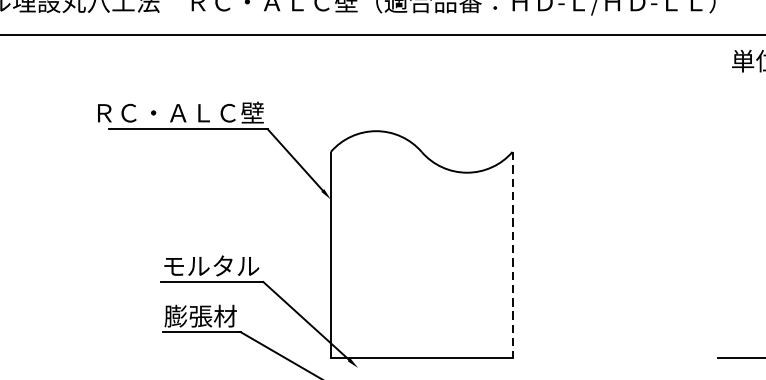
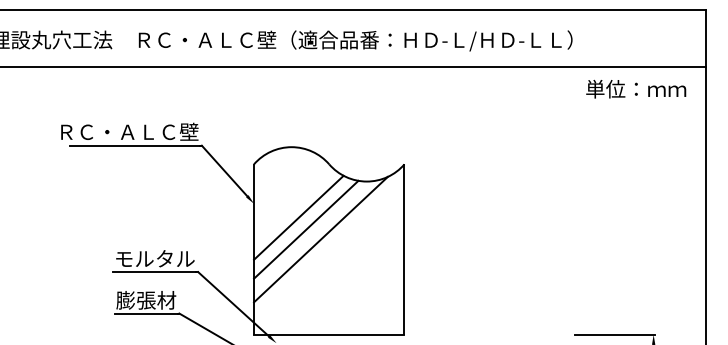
line: (384, 216) -> (298, 217), added
line: (394, 230) -> (306, 229), added
line: (411, 242) -> (320, 239), added
line: (512, 255) -> (404, 250), dashed -> solid

